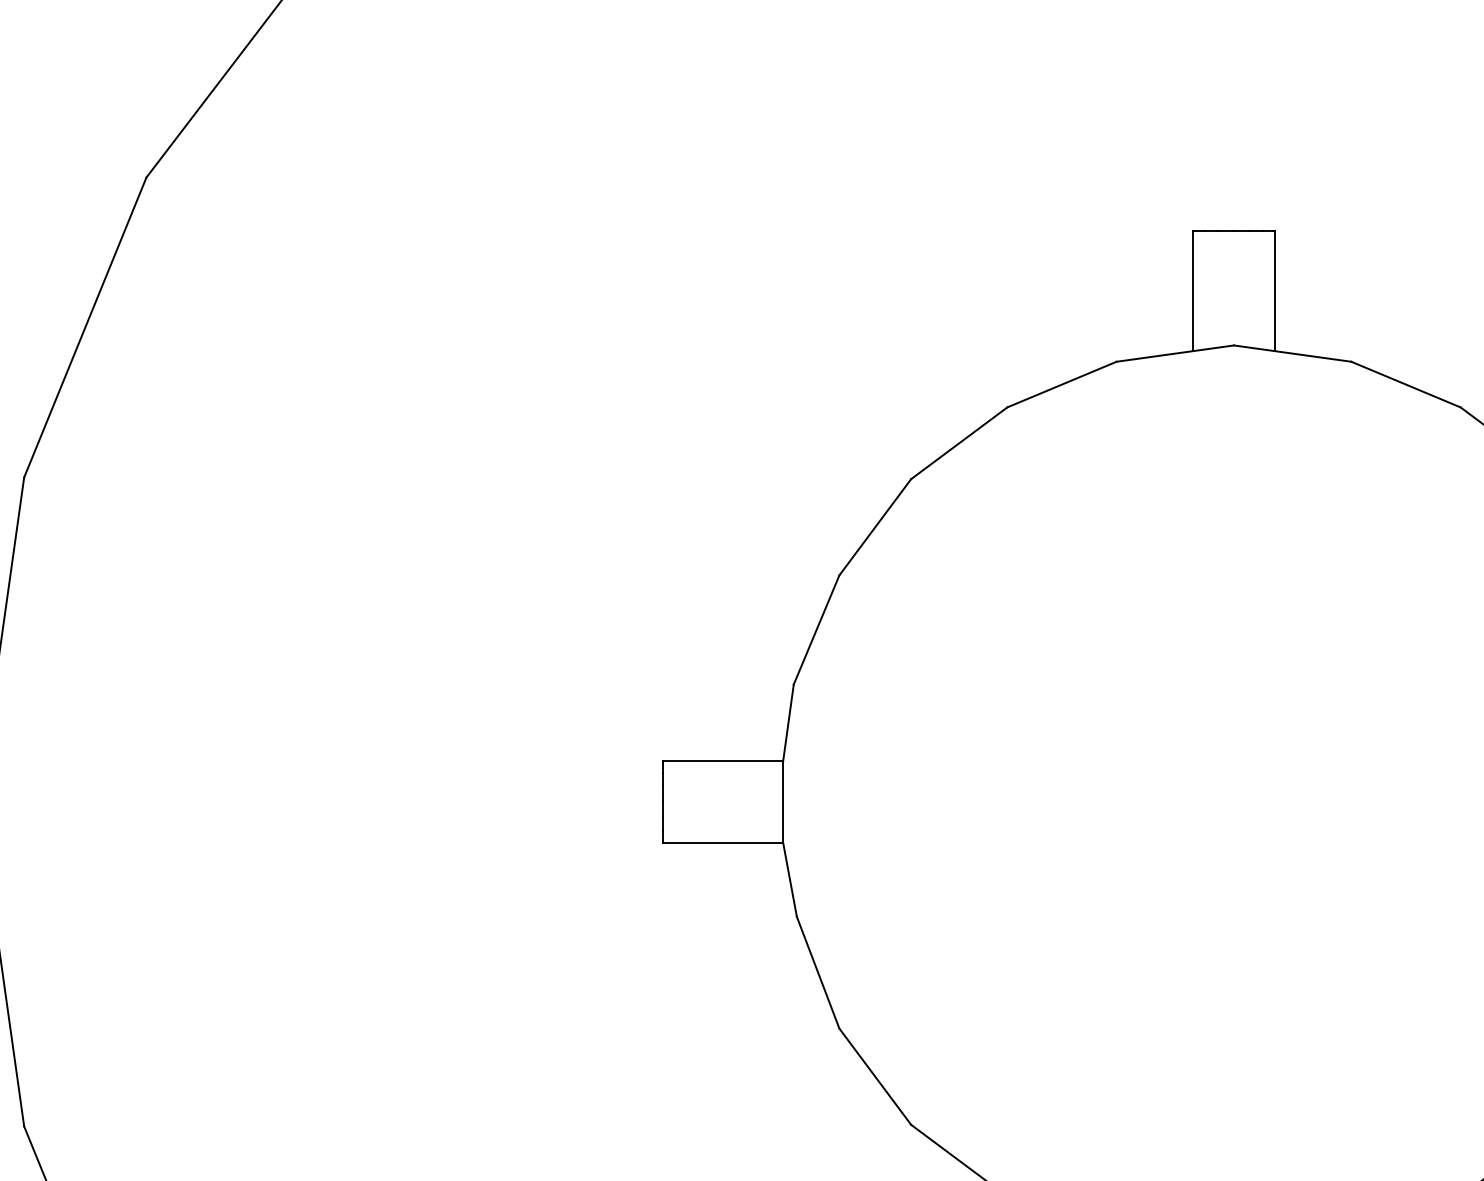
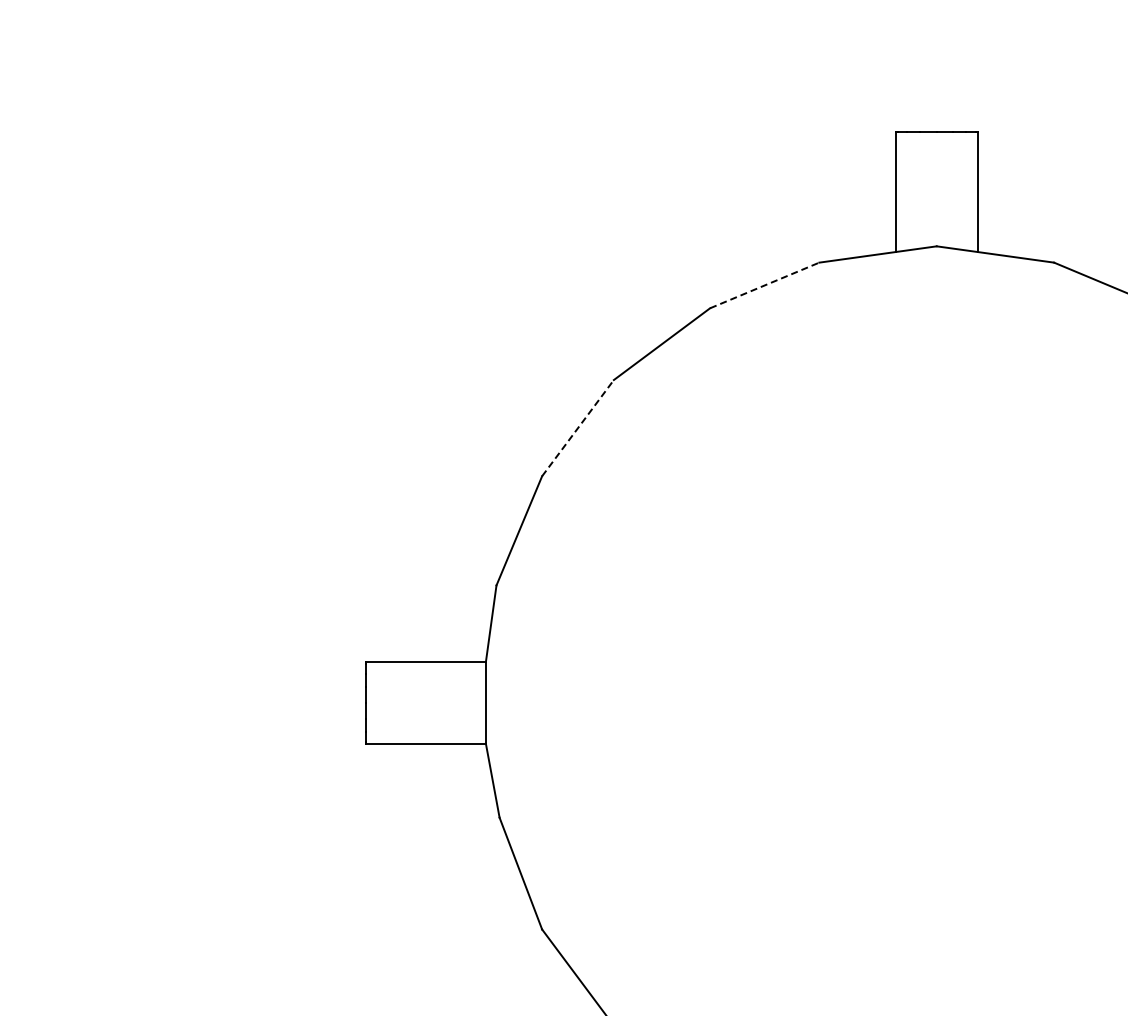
line: (1062, 384) -> (765, 285), solid -> dashed
line: (875, 526) -> (578, 427), solid -> dashed

